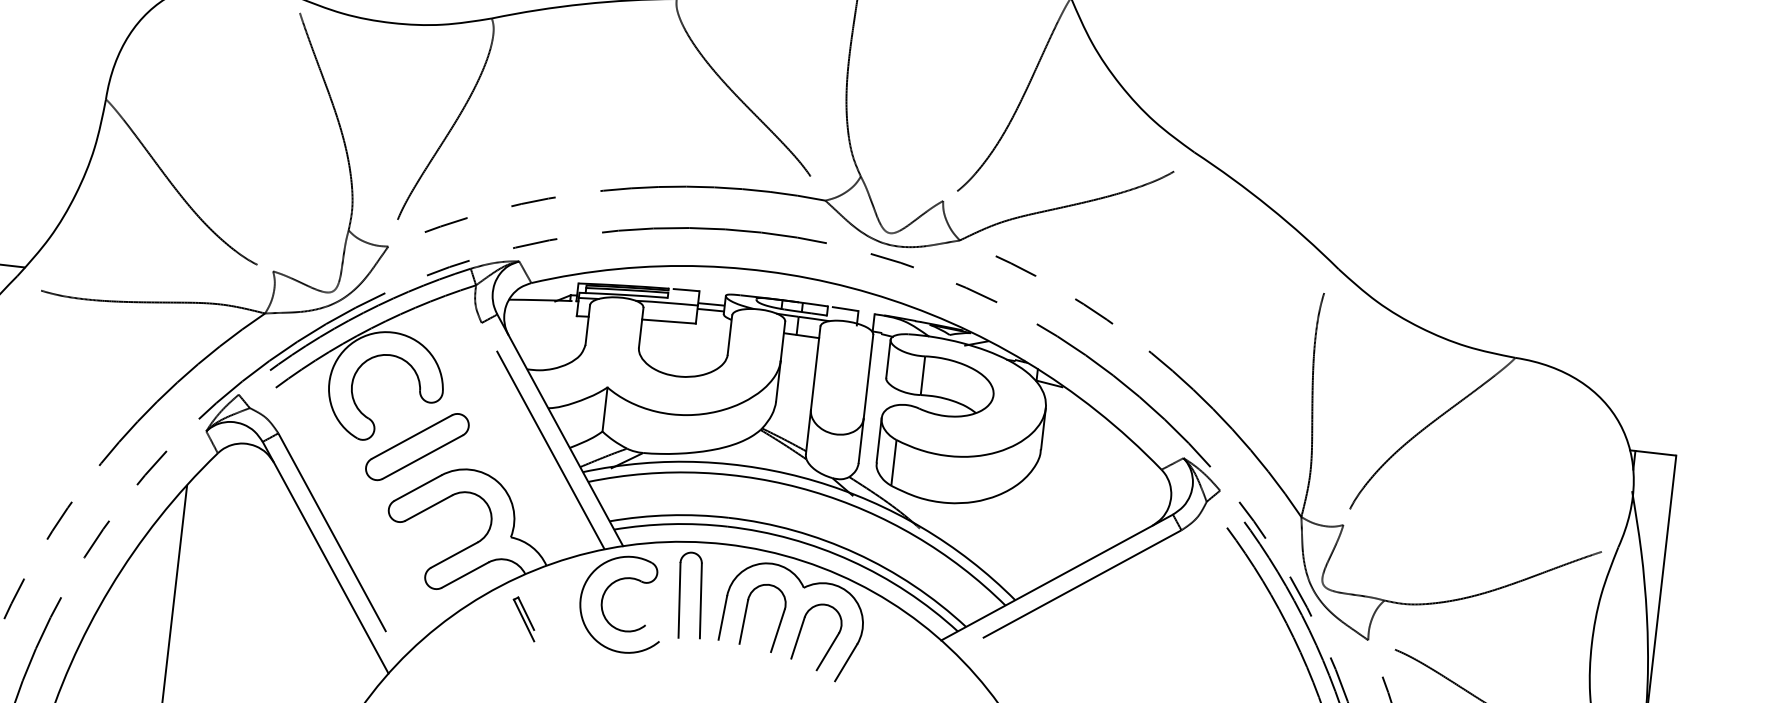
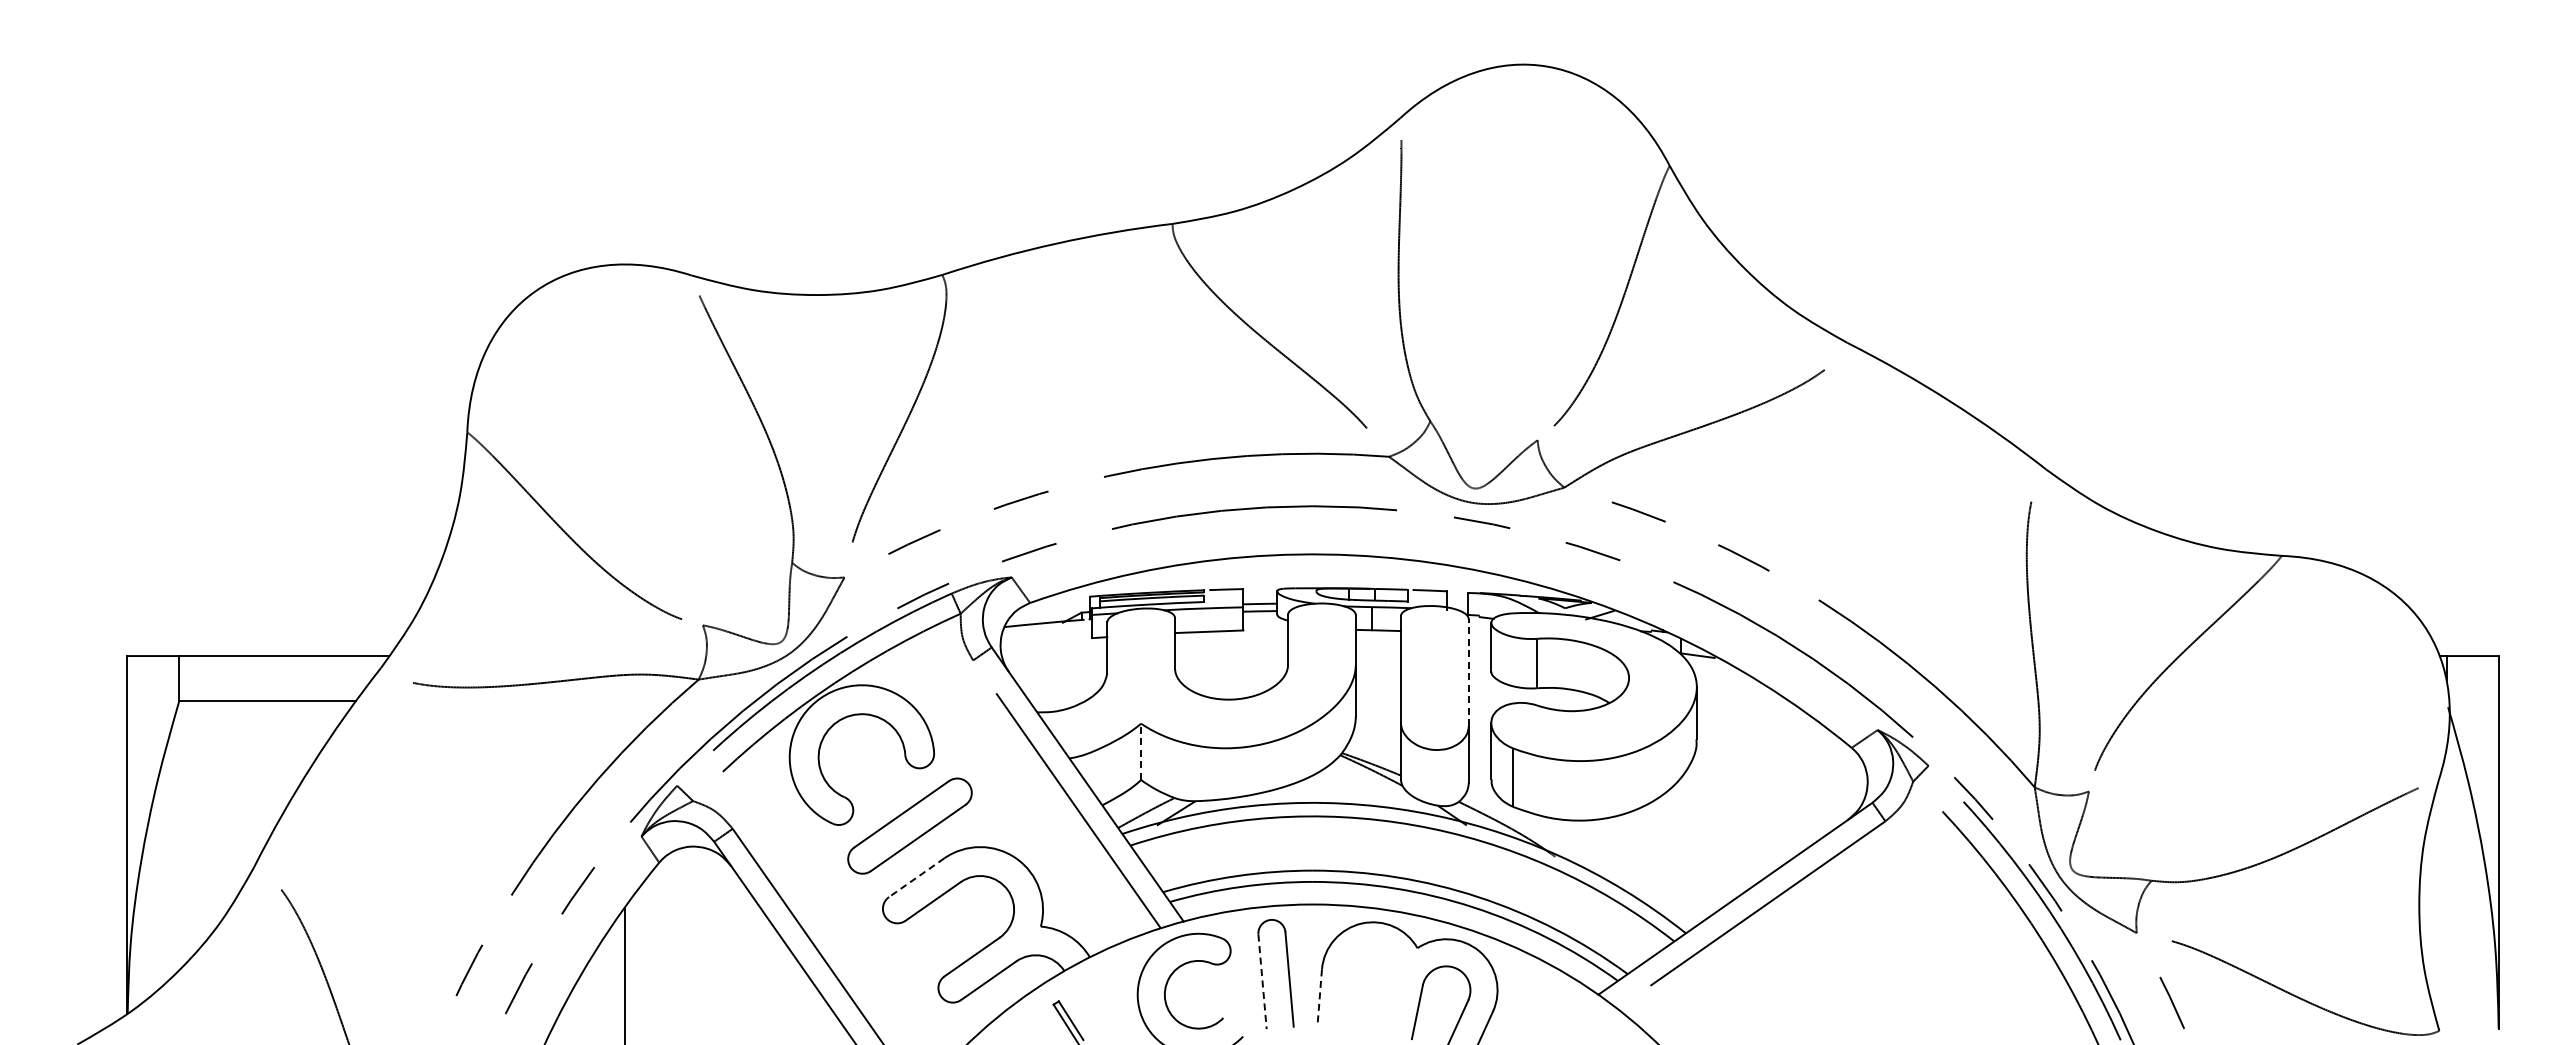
line: (868, 376) -> (1468, 672), solid -> dashed
line: (605, 409) -> (1141, 751), solid -> dashed
line: (417, 487) -> (916, 877), solid -> dashed
line: (679, 600) -> (1262, 982), solid -> dashed
line: (722, 618) -> (1319, 998), solid -> dashed
part: (779, 624) -> (1391, 997), removed

